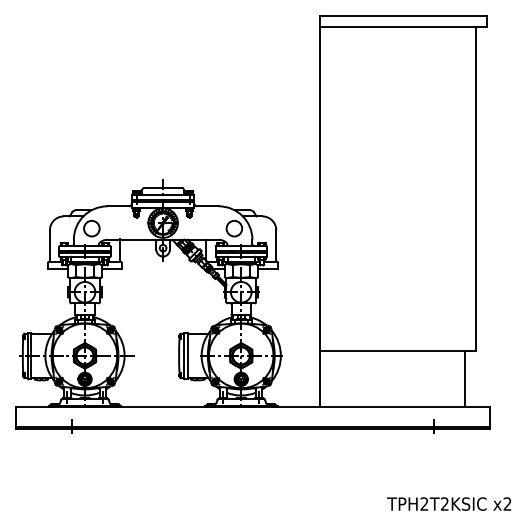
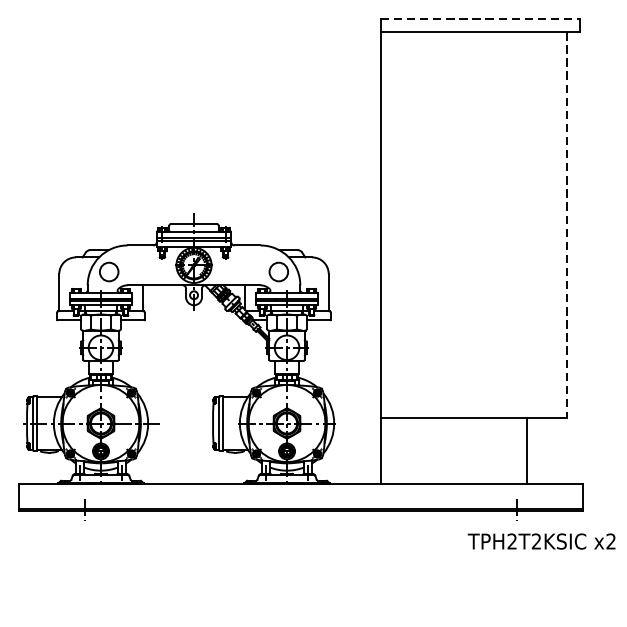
line: (403, 16) -> (480, 19), solid -> dashed
line: (476, 189) -> (567, 225), solid -> dashed
line: (465, 378) -> (527, 450), moved
text: (449, 503) -> (542, 540), moved

